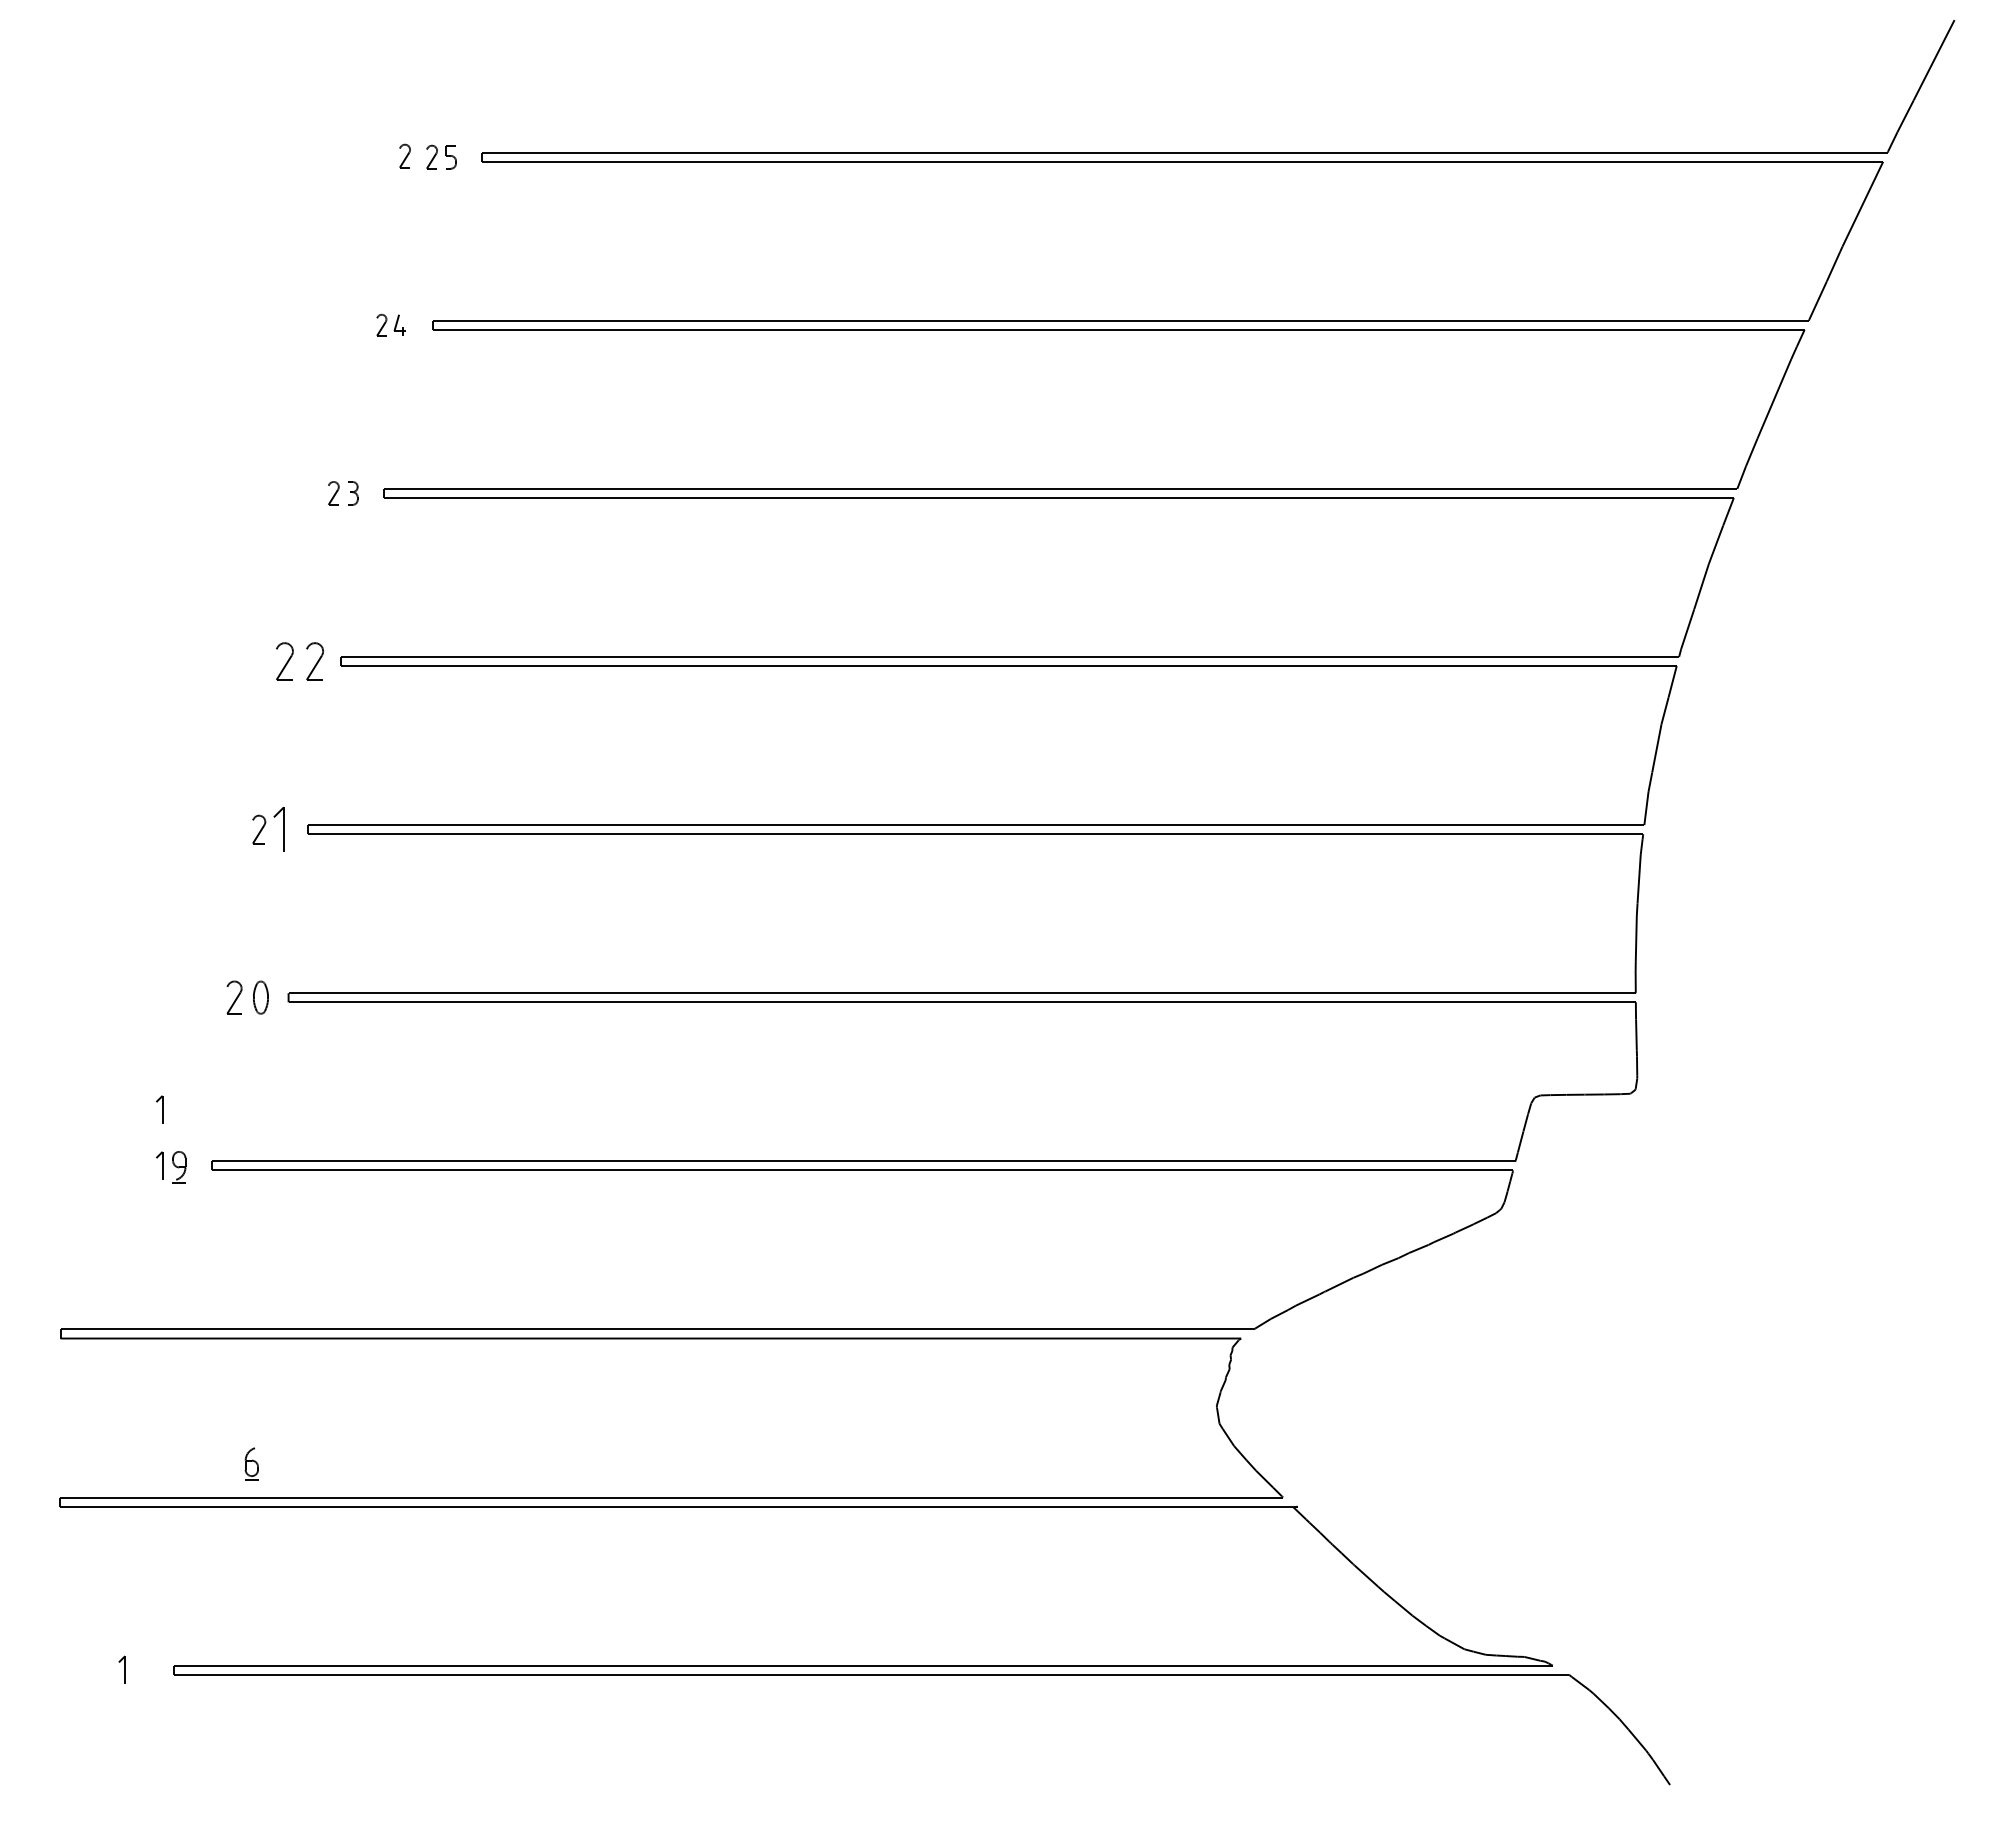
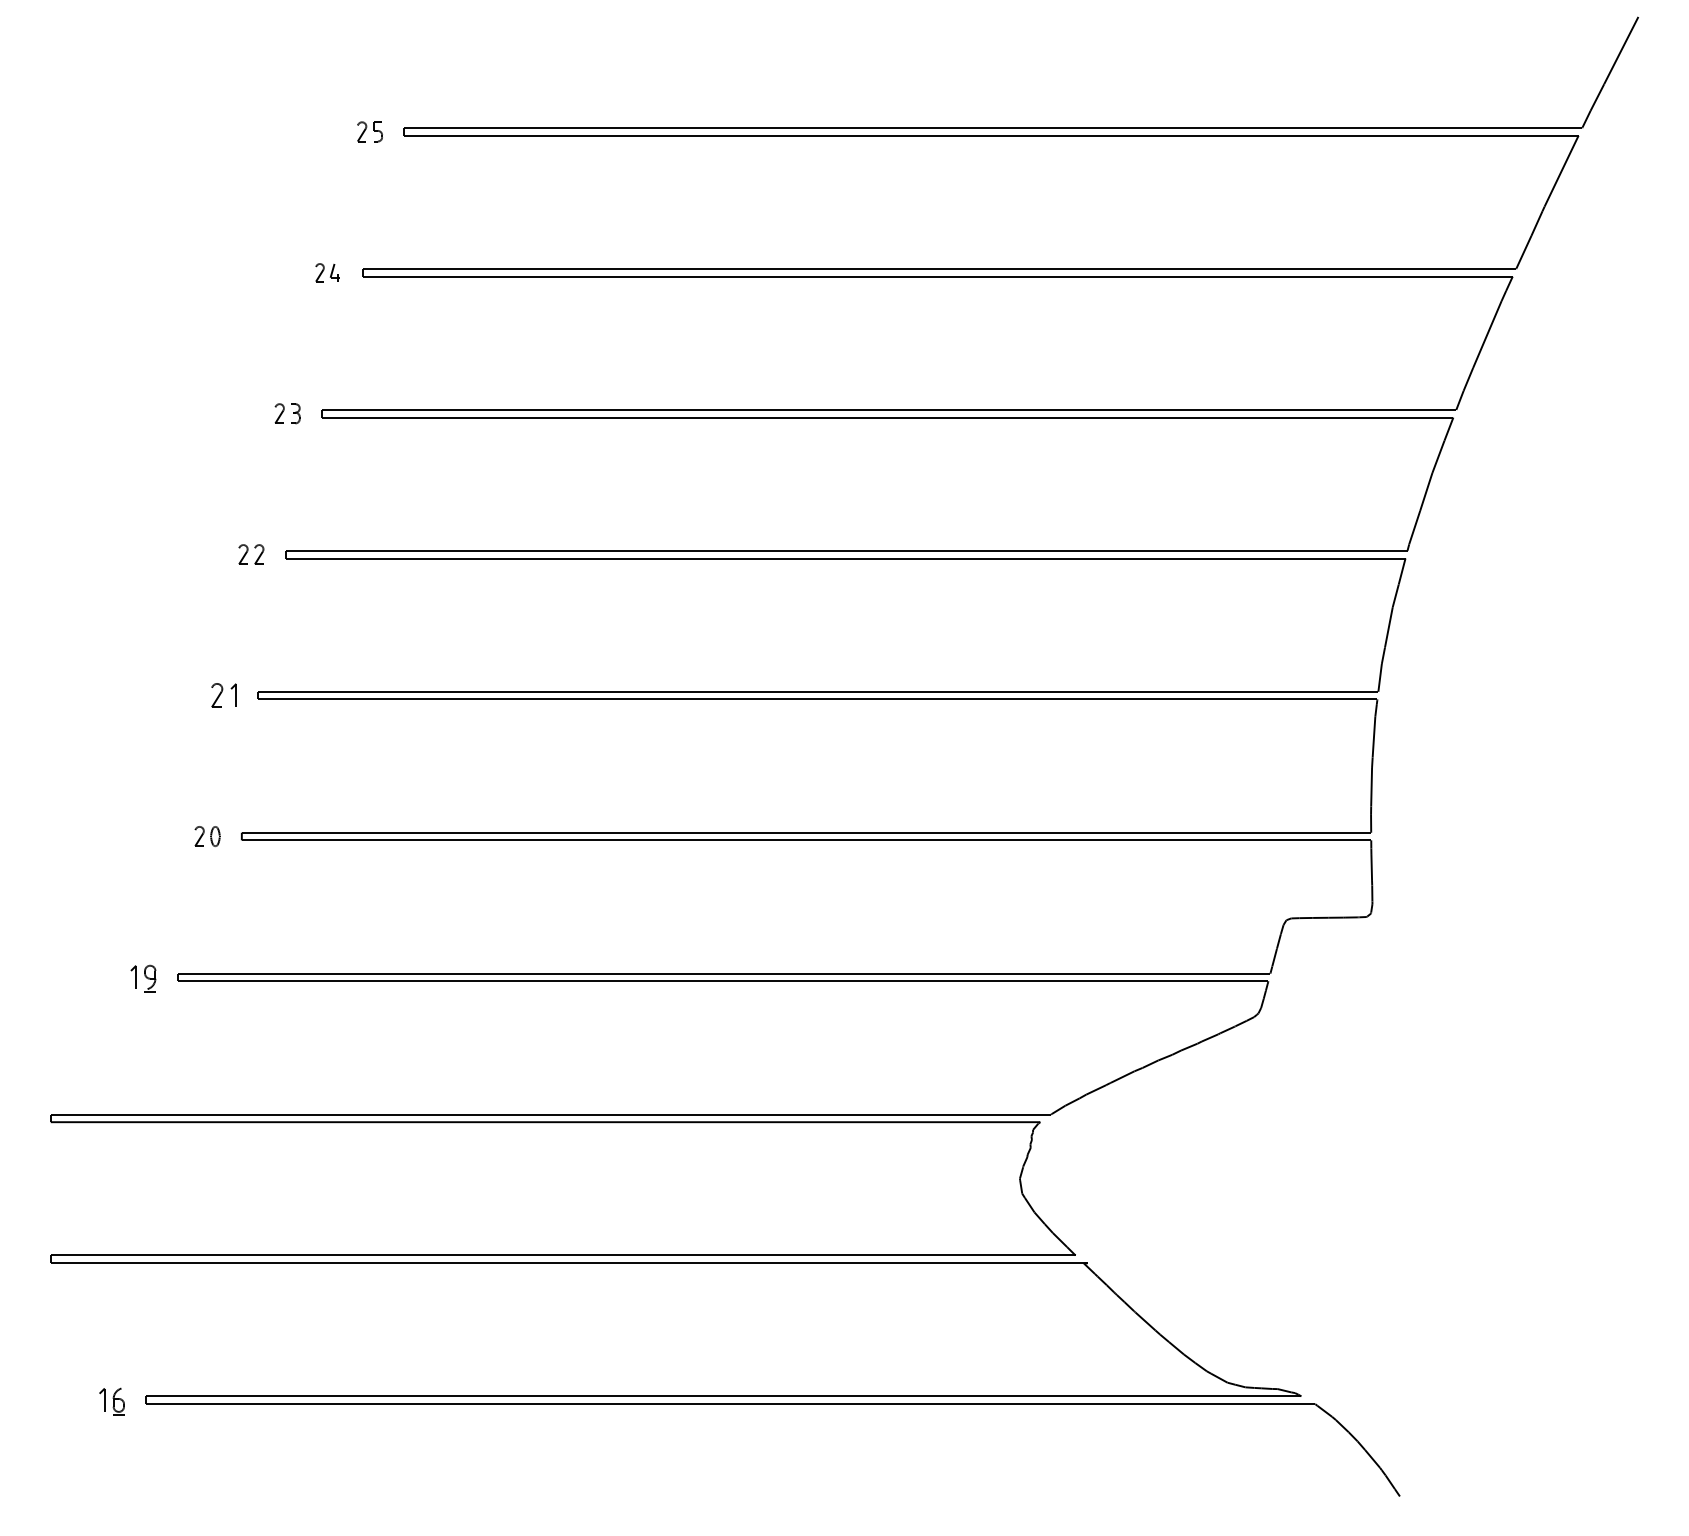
part: (404, 155) -> (339, 130), removed
part: (299, 661) -> (250, 554), size x0.62
part: (278, 829) -> (233, 695), size x0.62
part: (247, 997) -> (207, 836), size x0.71
part: (159, 1109) -> (133, 930), removed
part: (251, 1463) -> (118, 1401), moved

